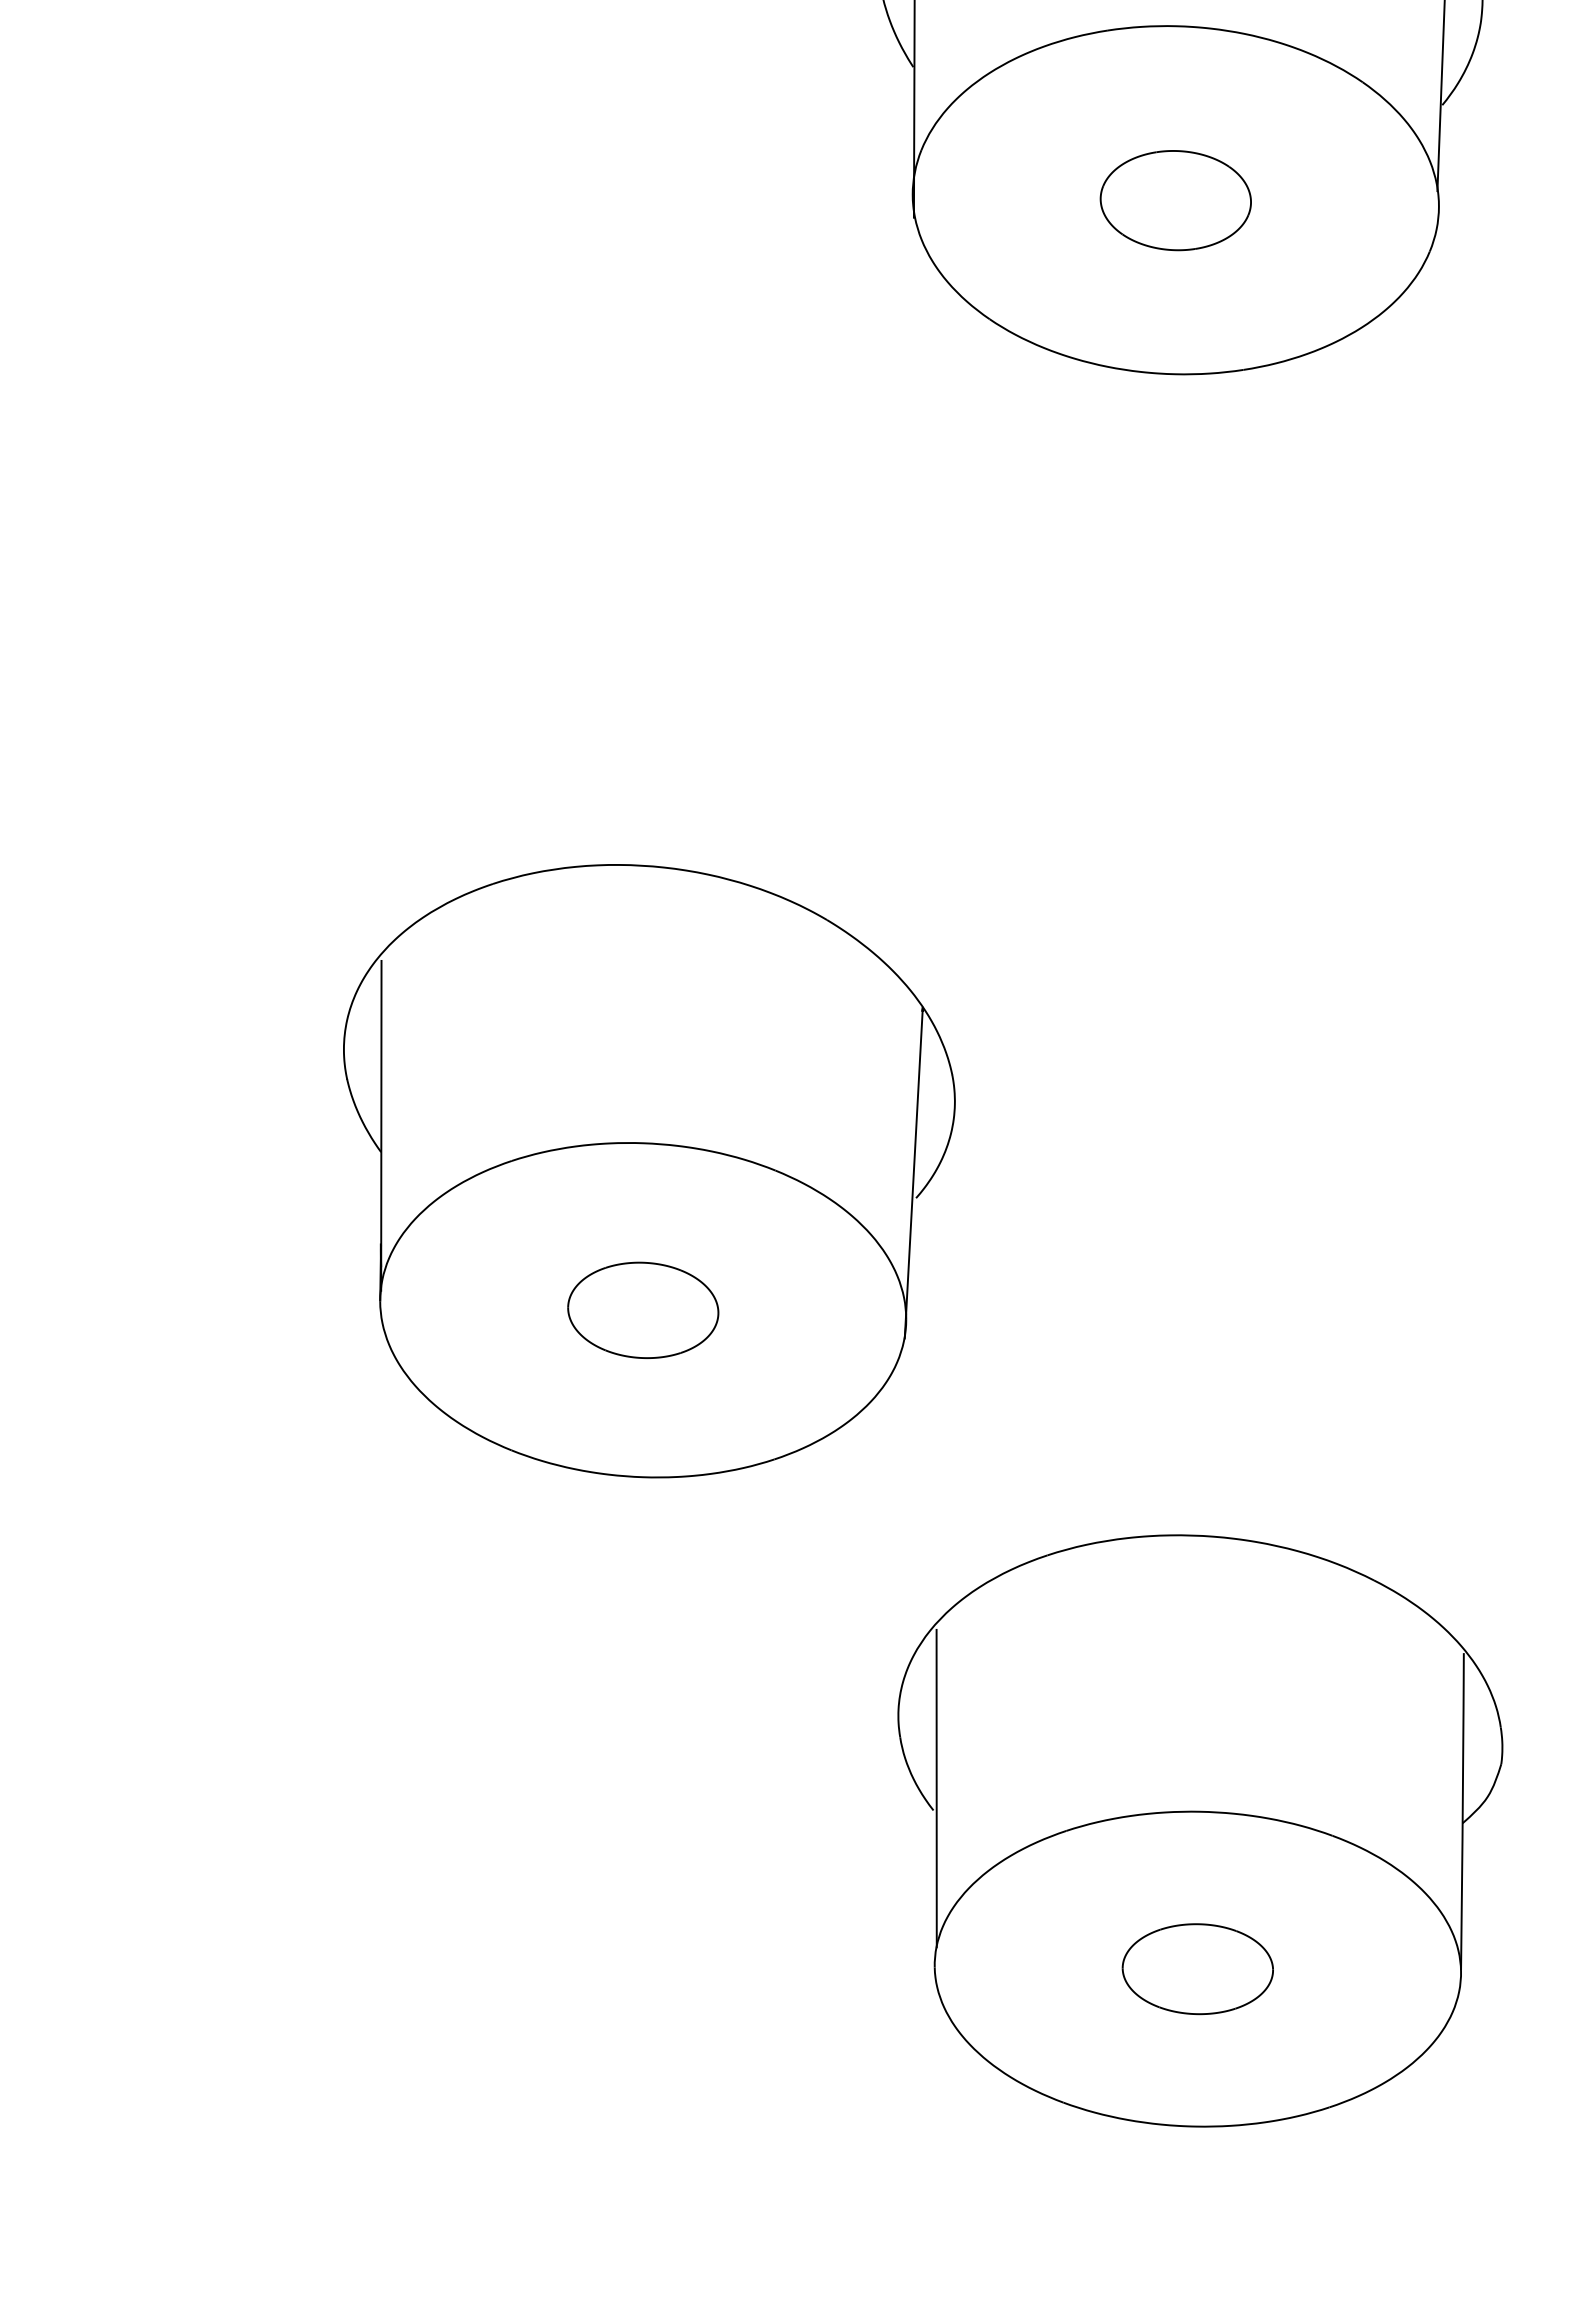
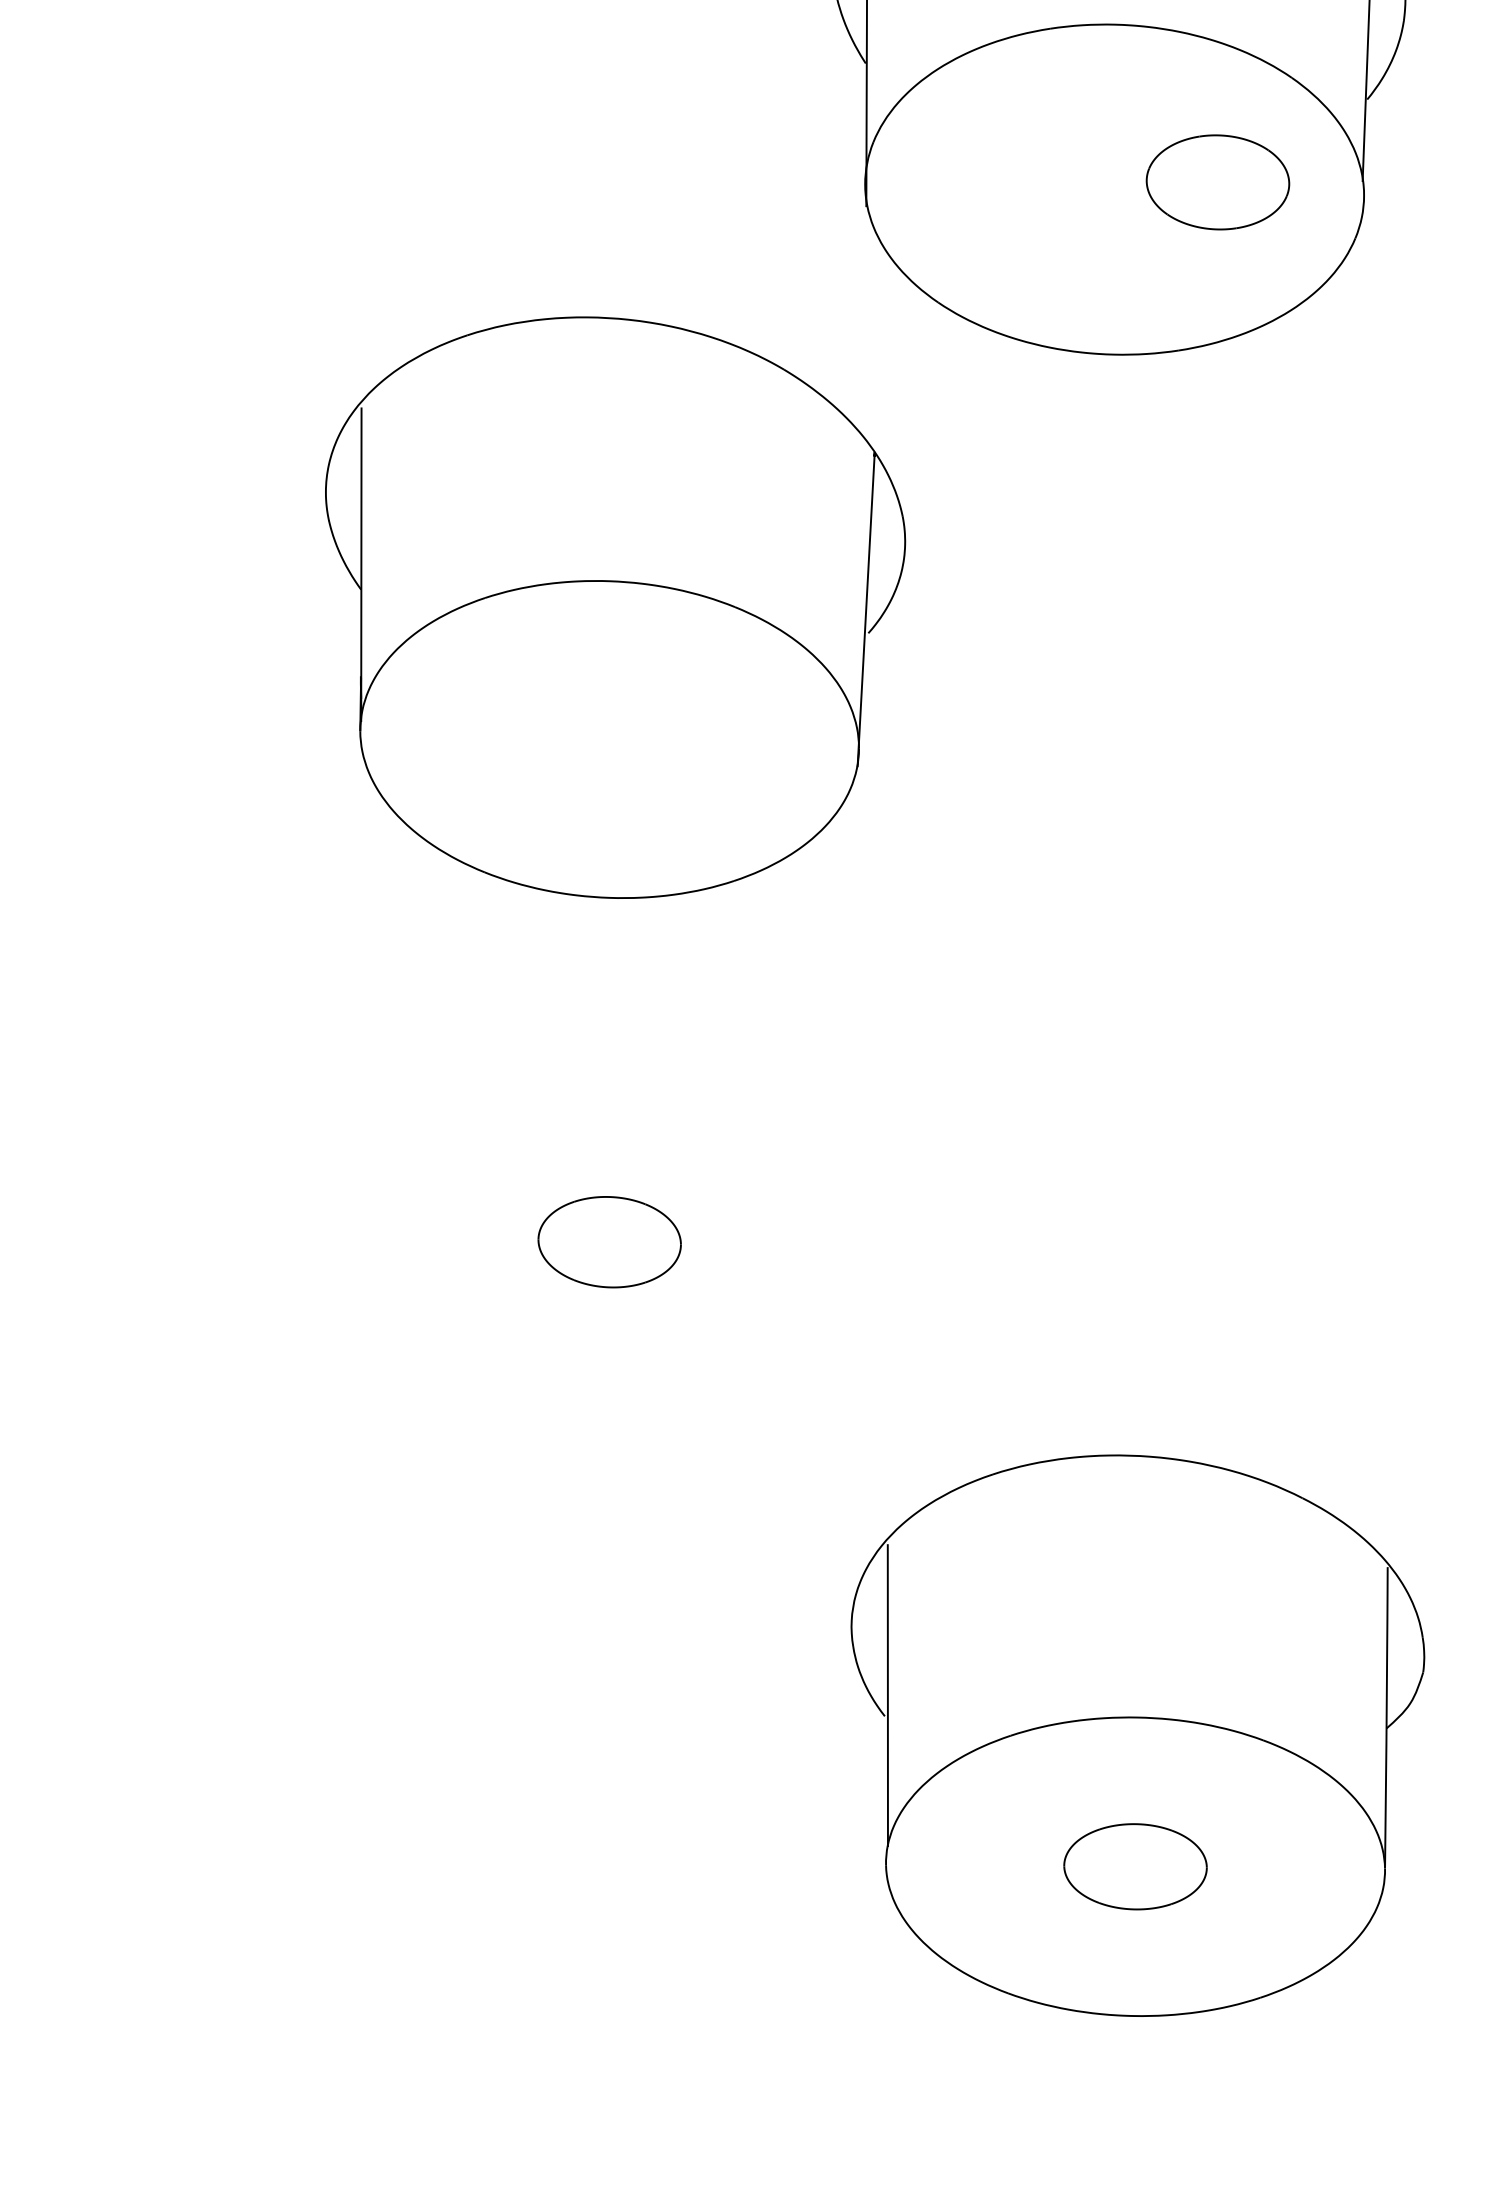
part: (1175, 200) -> (1217, 182), moved
part: (649, 1171) -> (615, 608), moved

